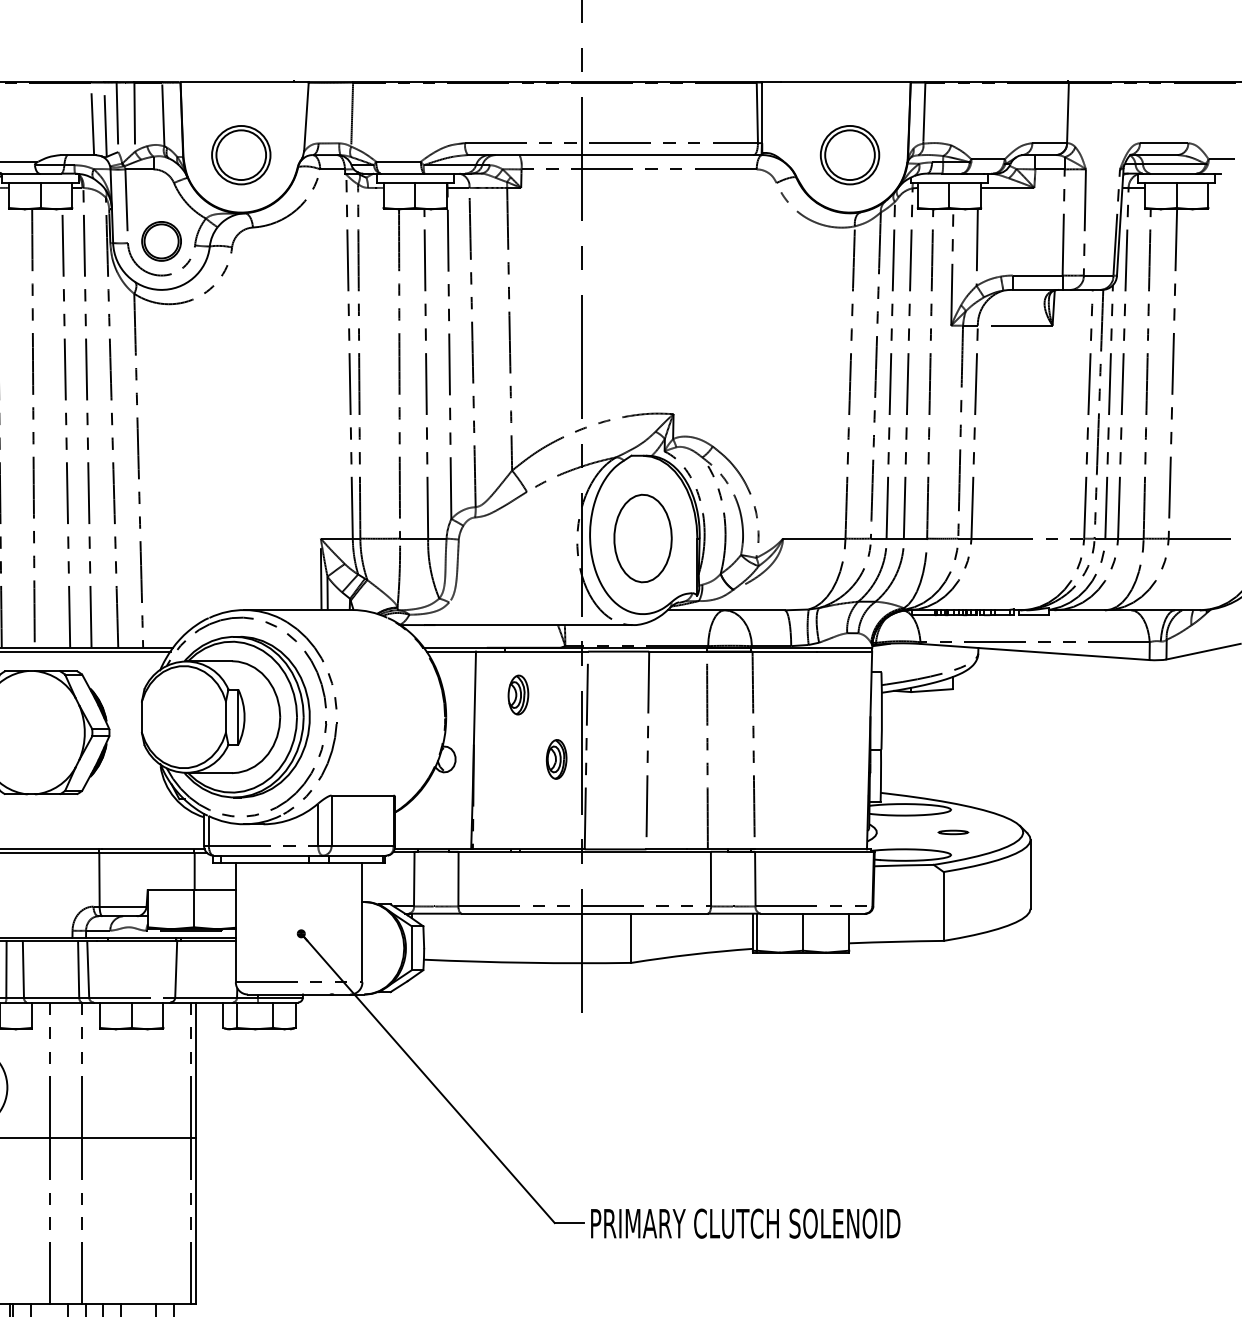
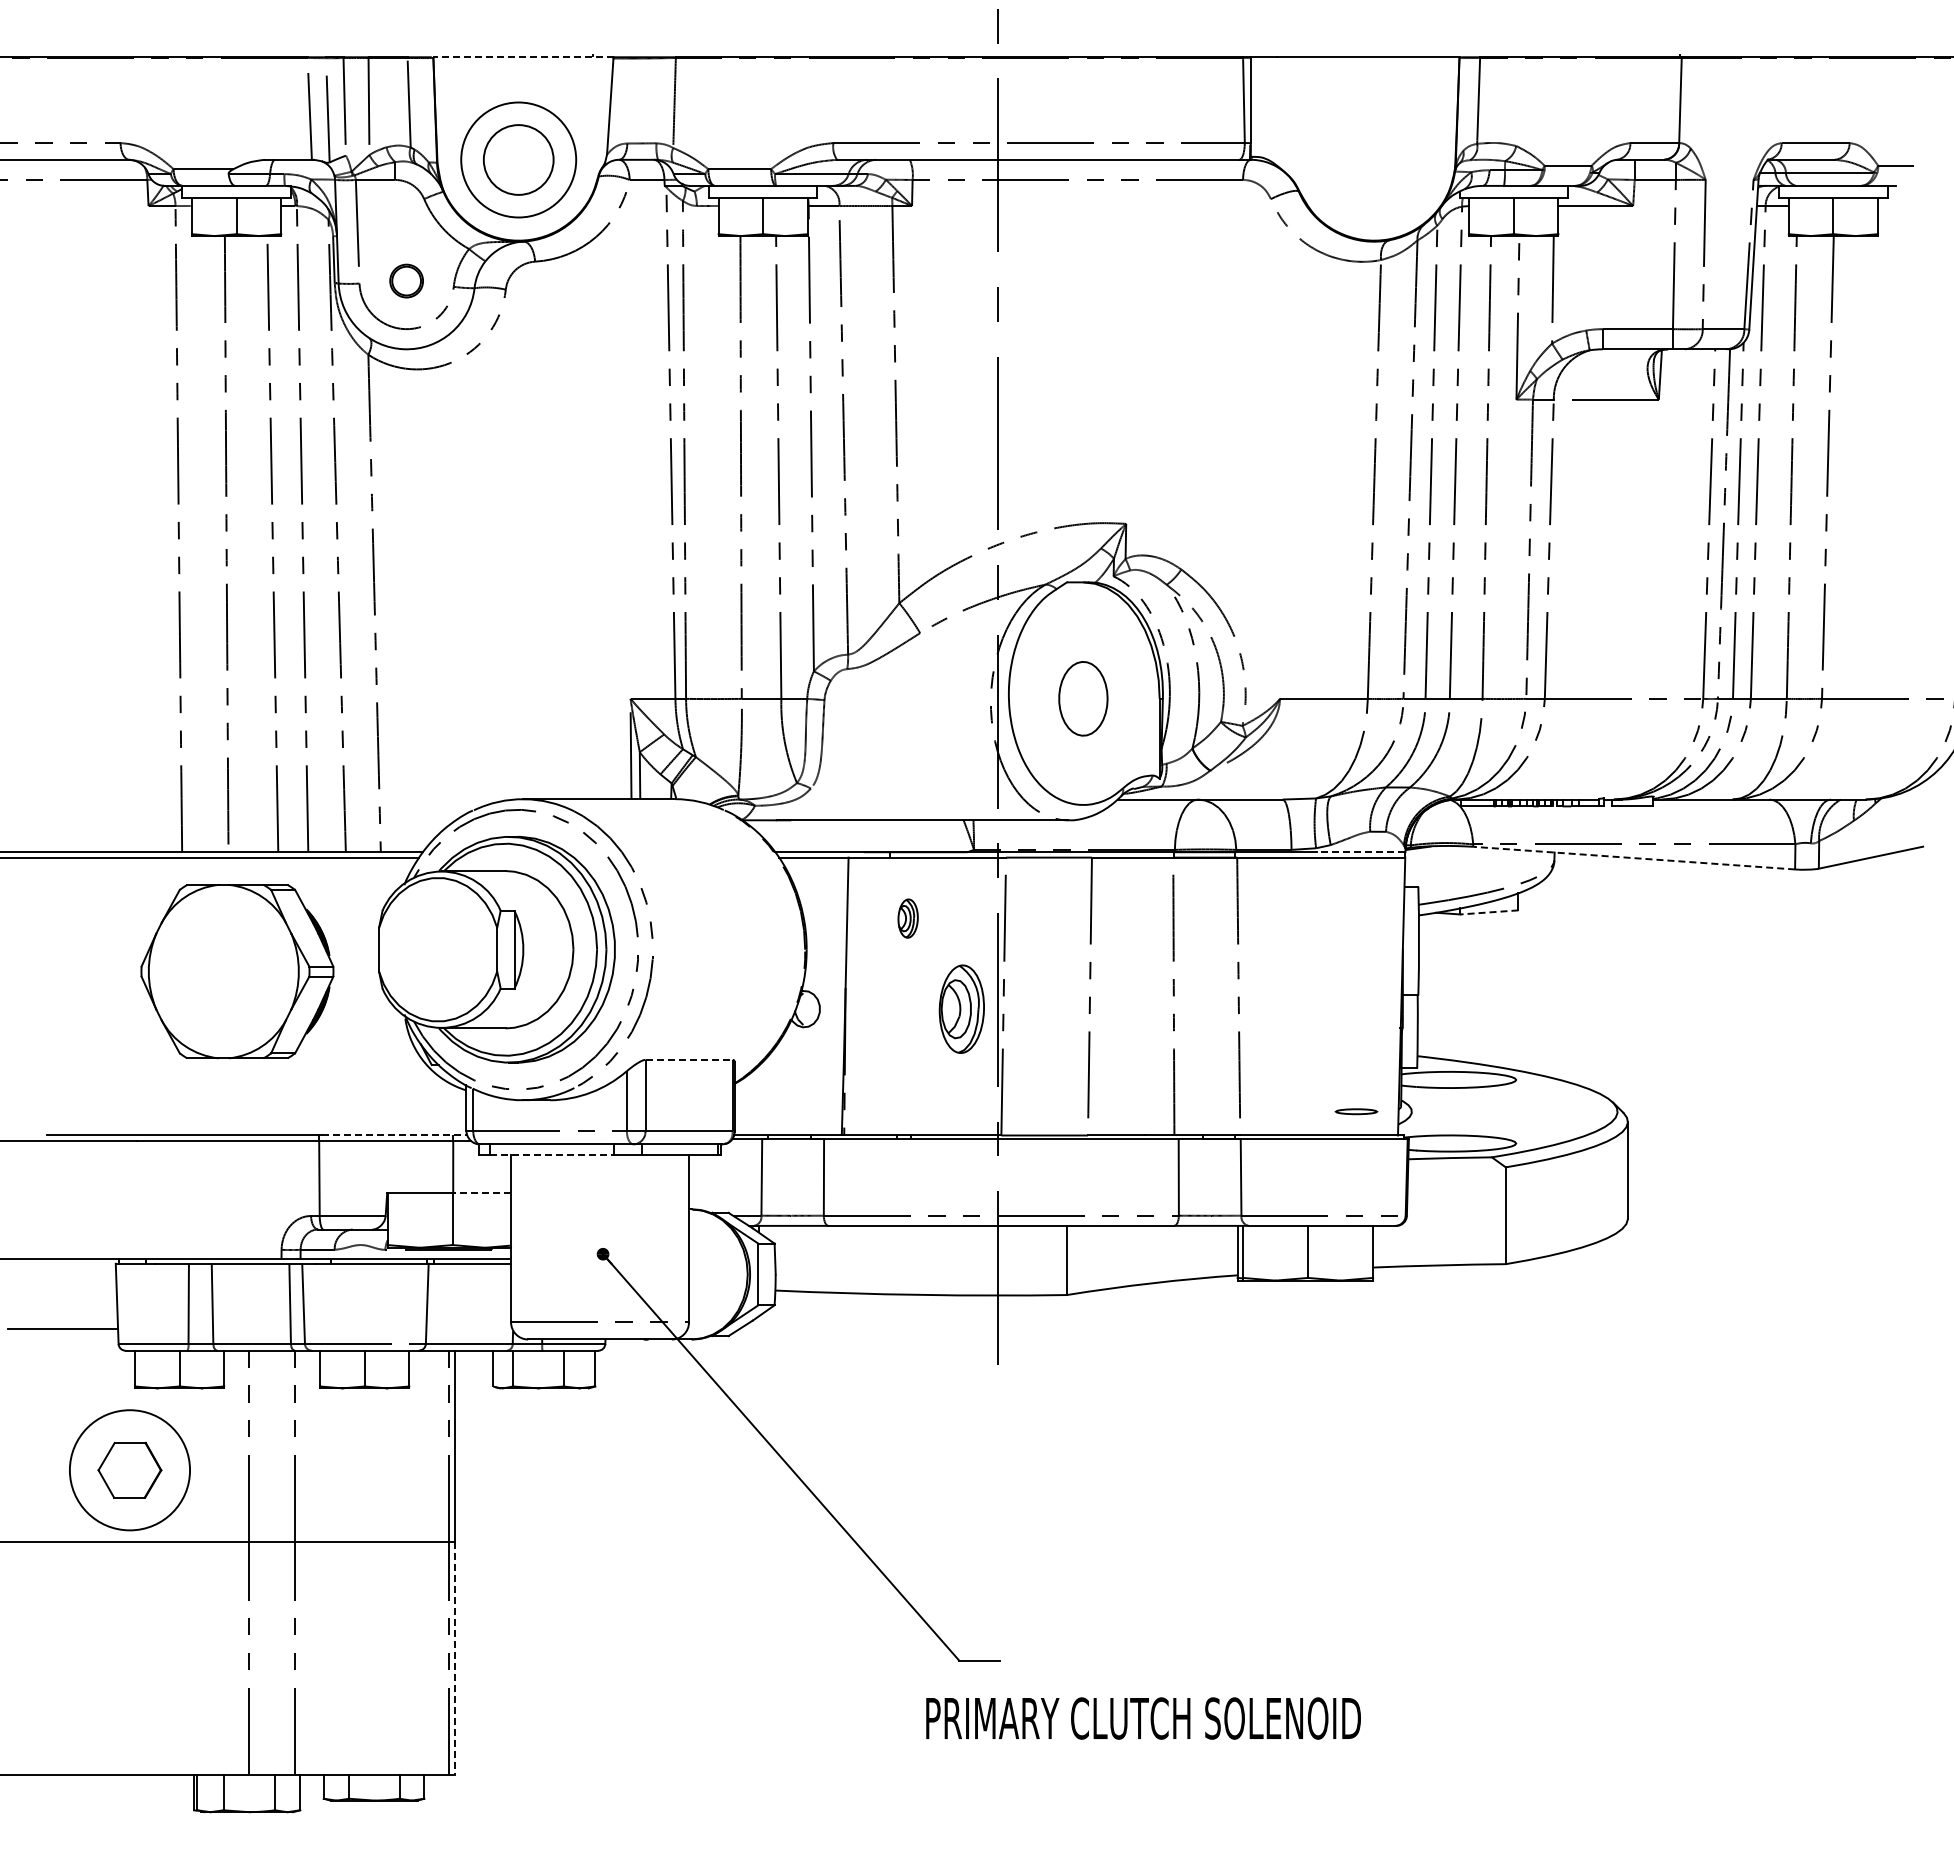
line: (243, 82) -> (522, 57), solid -> dashed
circle: (241, 154) -> (518, 159), size x1.4
part: (850, 154) -> (1374, 159), removed
part: (161, 240) -> (406, 280), size x0.6
part: (643, 538) -> (1083, 698), size x0.6
line: (840, 647) -> (1360, 852), solid -> dashed
line: (1034, 652) -> (1633, 858), solid -> dashed
line: (931, 690) -> (1488, 912), solid -> dashed
part: (517, 694) -> (907, 918), size x0.7
part: (556, 758) -> (961, 1008), size x1.6
line: (362, 795) -> (689, 1059), solid -> dashed
part: (953, 832) -> (1356, 1111), moved
line: (153, 849) -> (395, 1135), solid -> dashed
line: (265, 862) -> (552, 1154), solid -> dashed
line: (215, 890) -> (482, 1193), solid -> dashed
line: (195, 1221) -> (454, 1658), solid -> dashed
text: (745, 1223) -> (1143, 1718), moved

